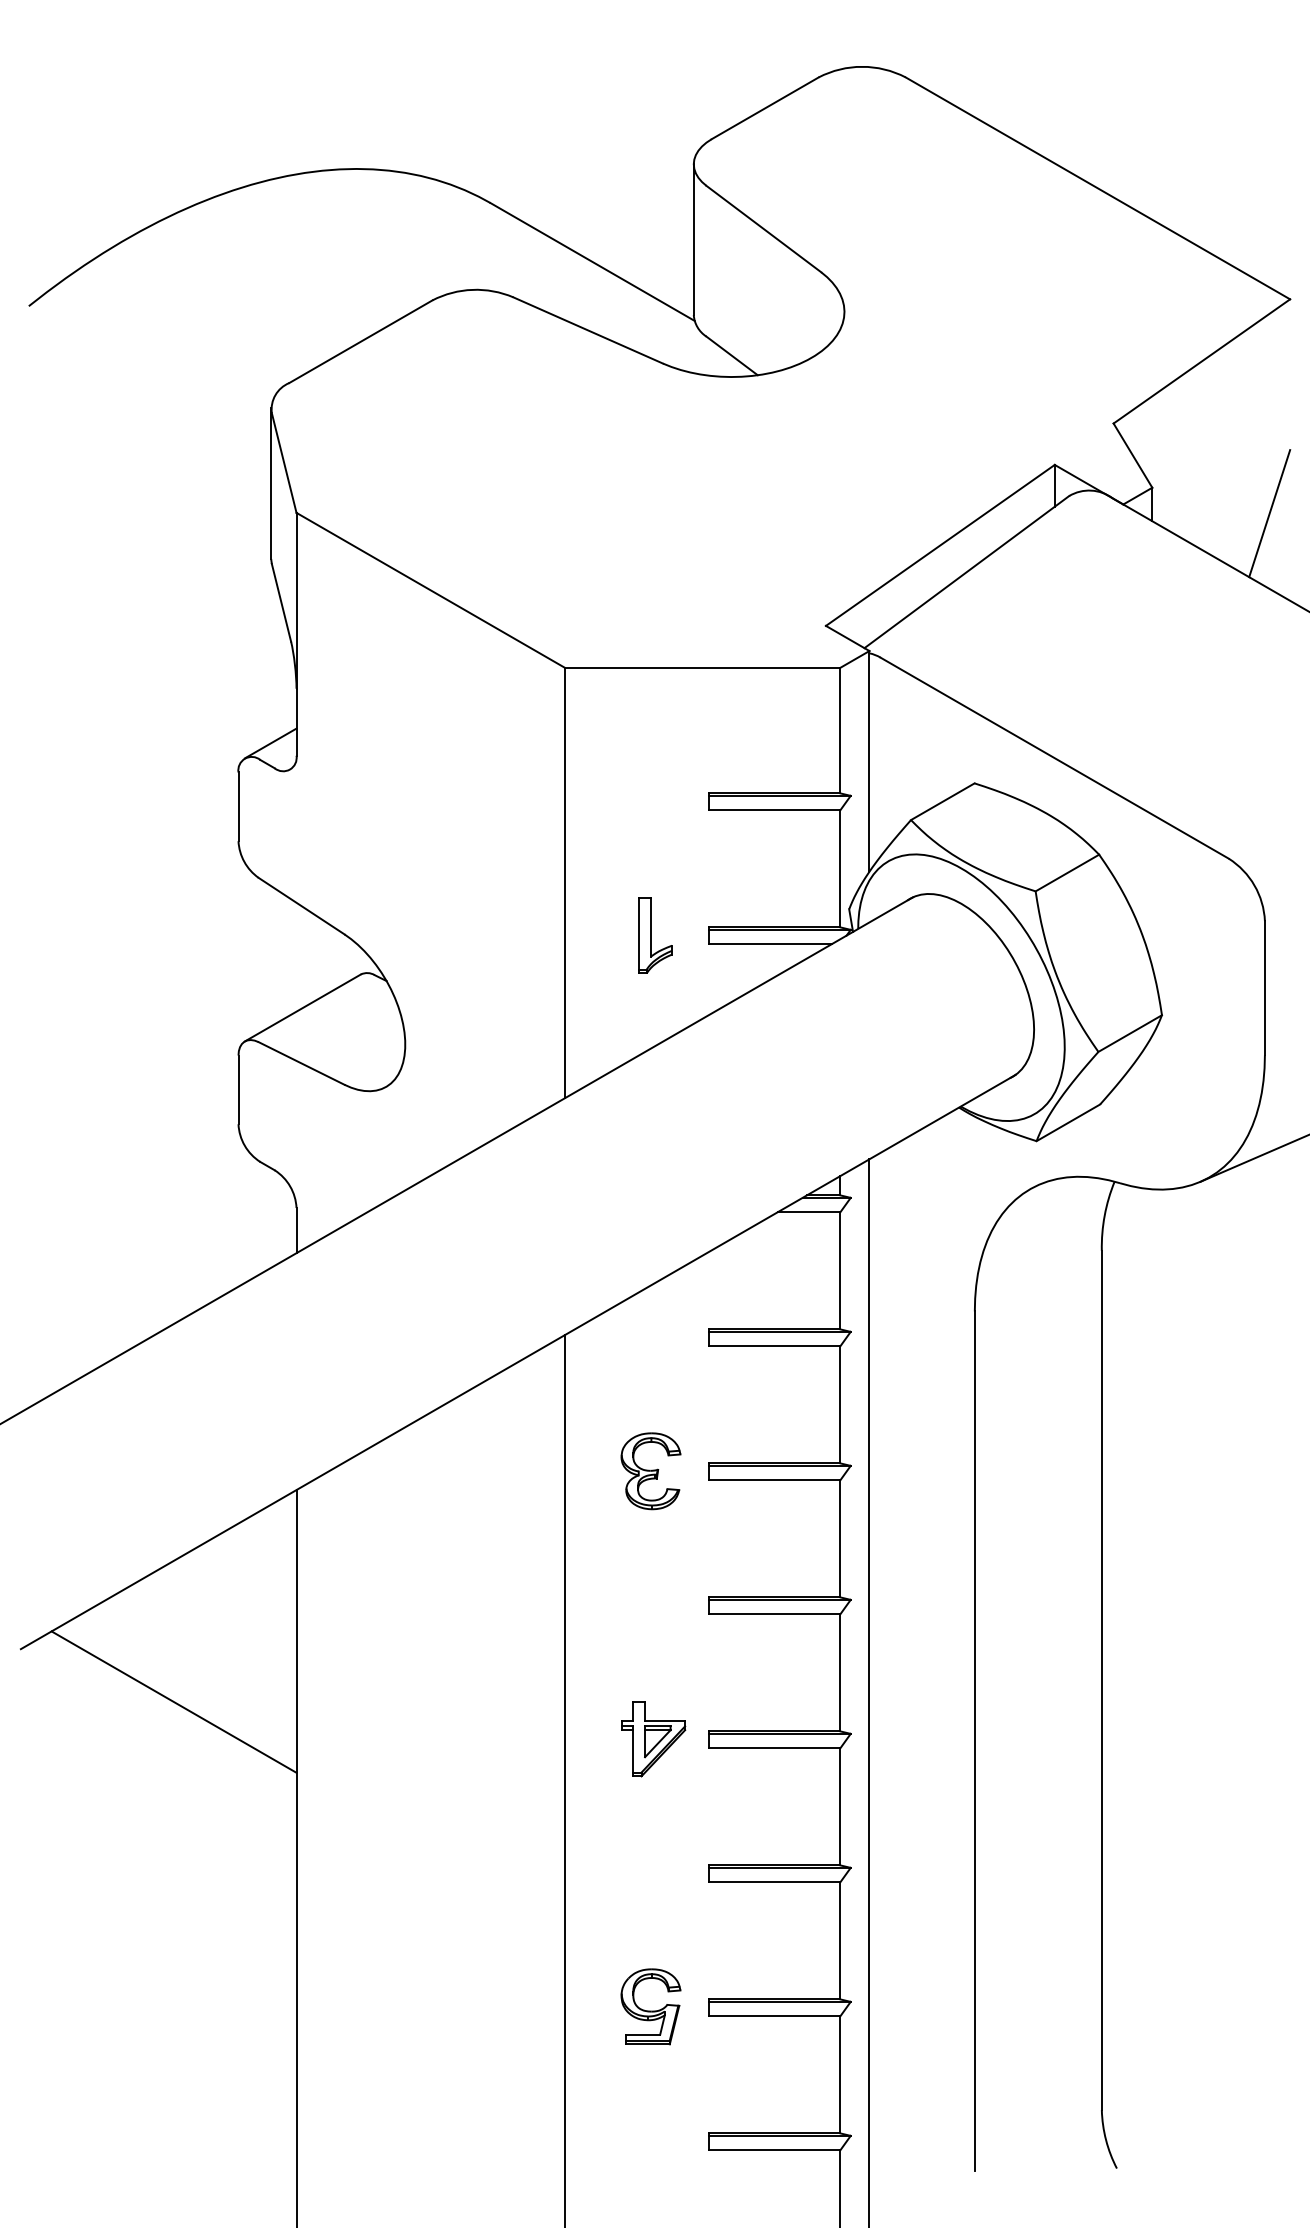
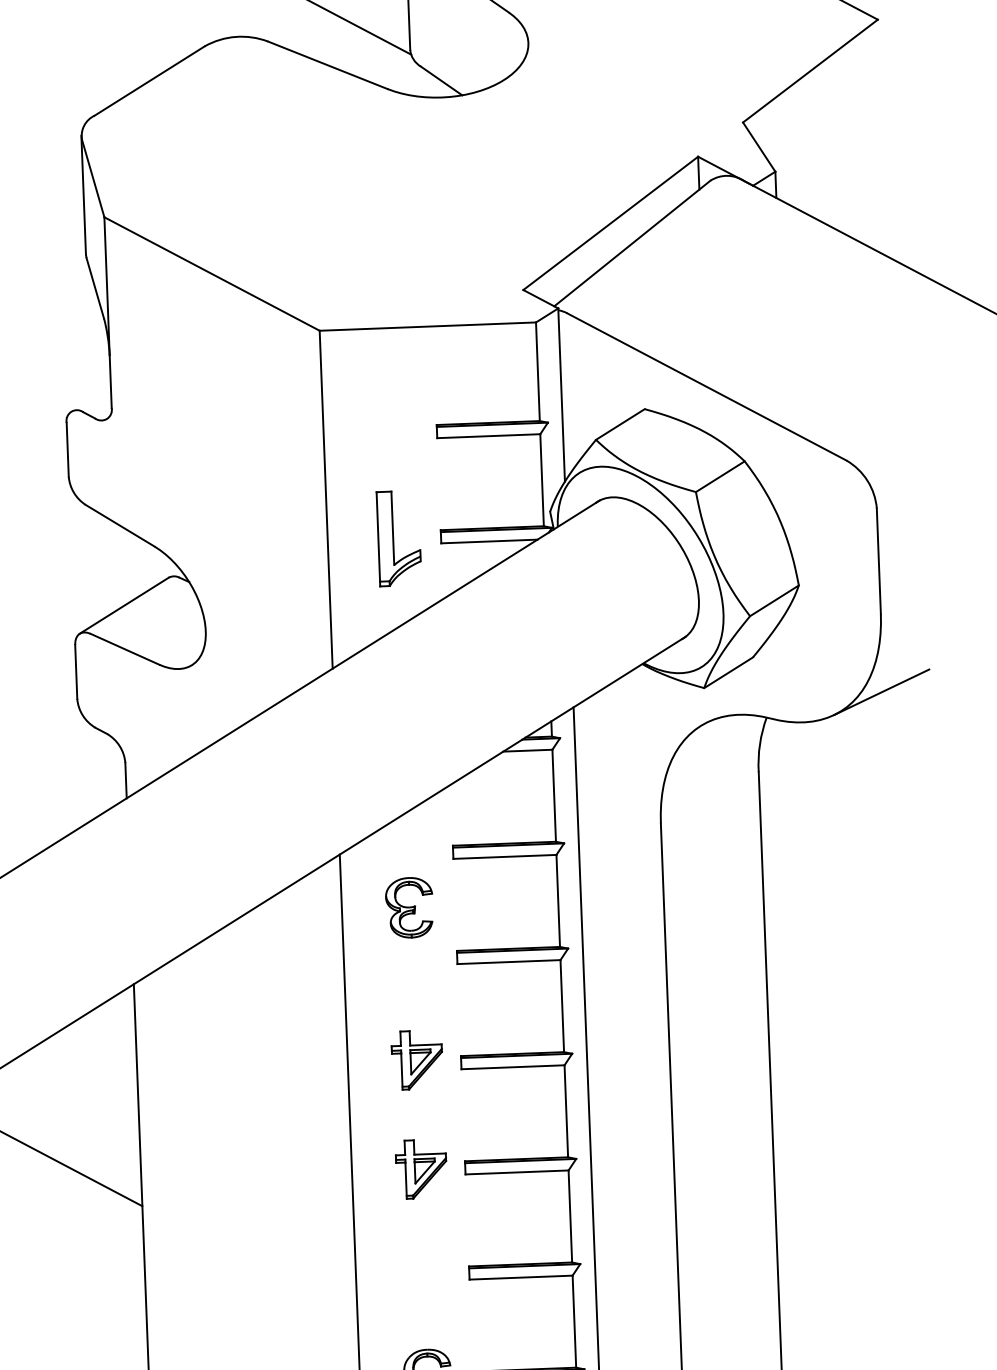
line: (1269, 513) -> (868, 188), removed
line: (270, 743) -> (90, 399), removed
part: (655, 935) -> (398, 538), size x1.6
part: (650, 1471) -> (409, 908), moved
part: (653, 1600) -> (417, 1060), added

